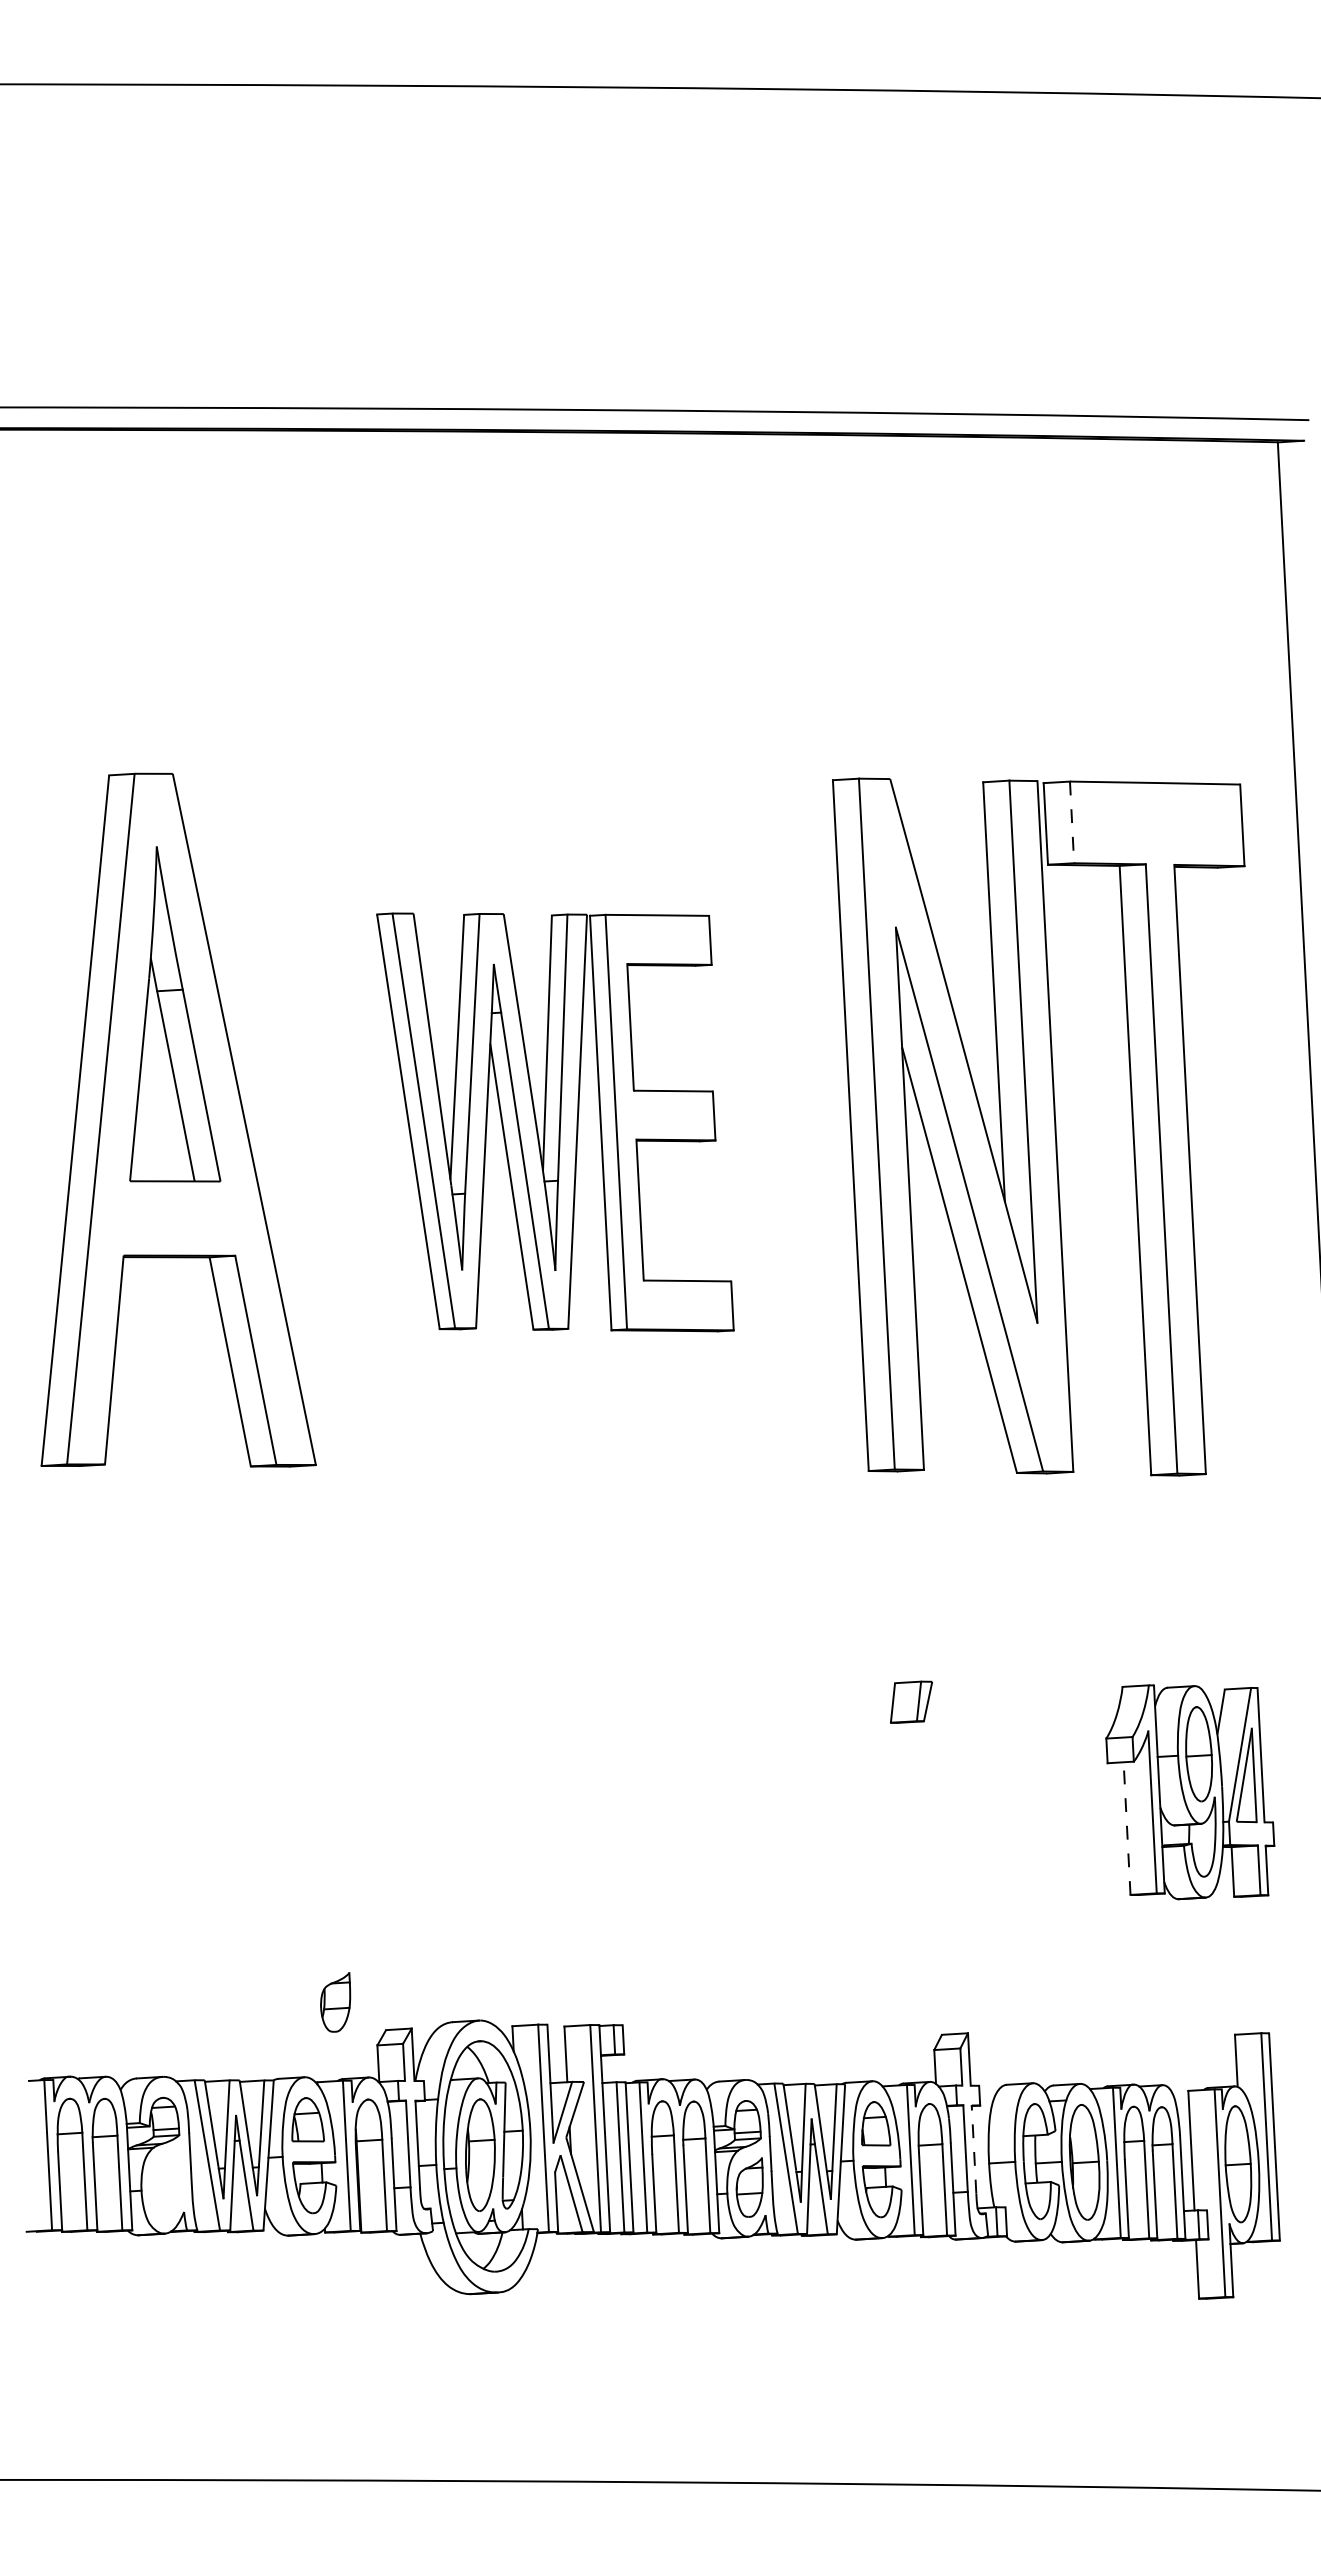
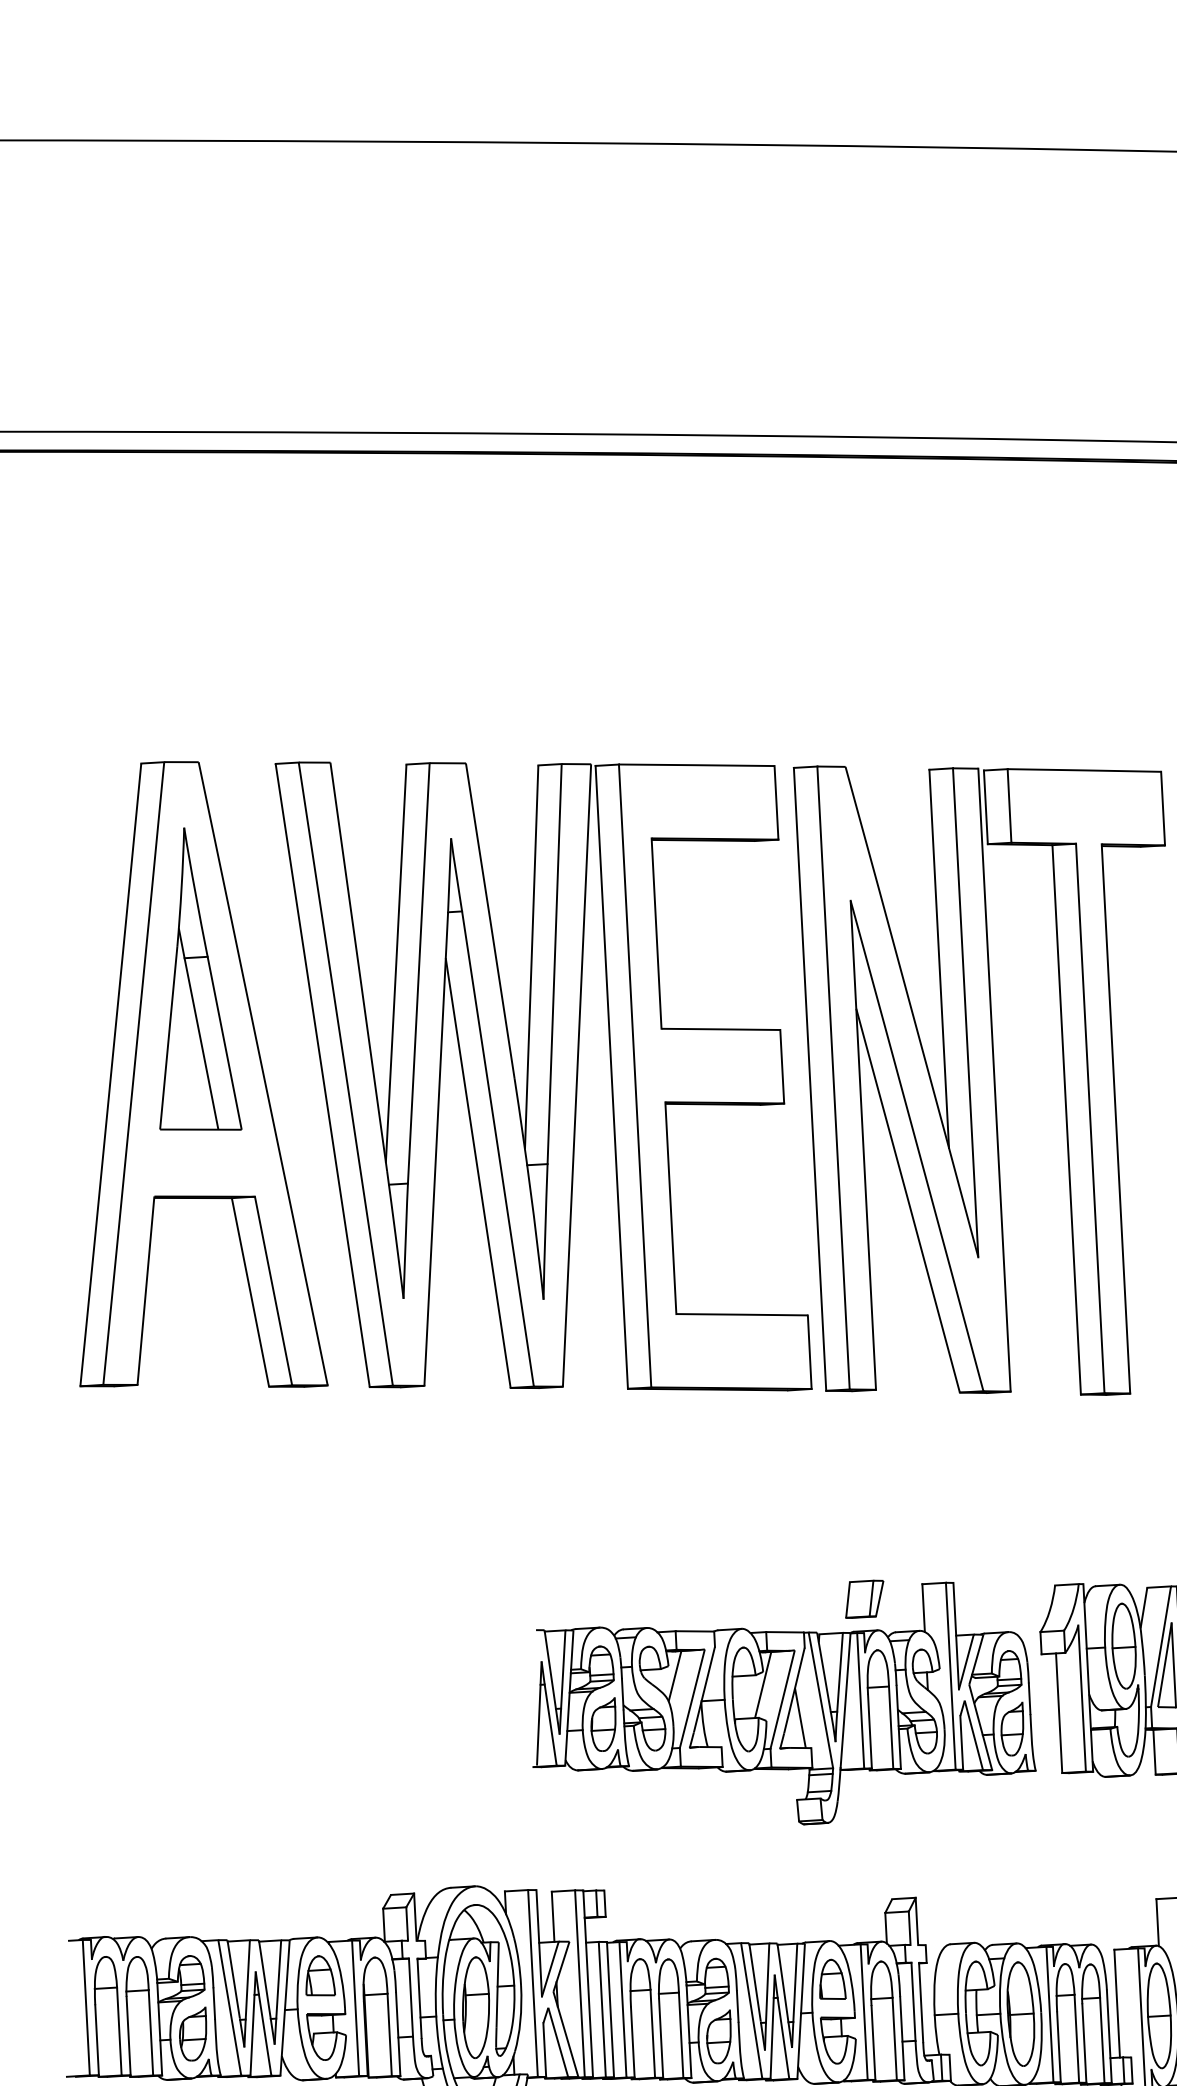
line: (1072, 822) -> (1009, 806), dashed -> solid
part: (555, 1122) -> (543, 1076), size x1.67
part: (822, 1817) -> (784, 1703), added
line: (1127, 1828) -> (1059, 1713), dashed -> solid
part: (335, 2002) -> (192, 2034), moved
line: (974, 2148) -> (921, 2001), dashed -> solid

